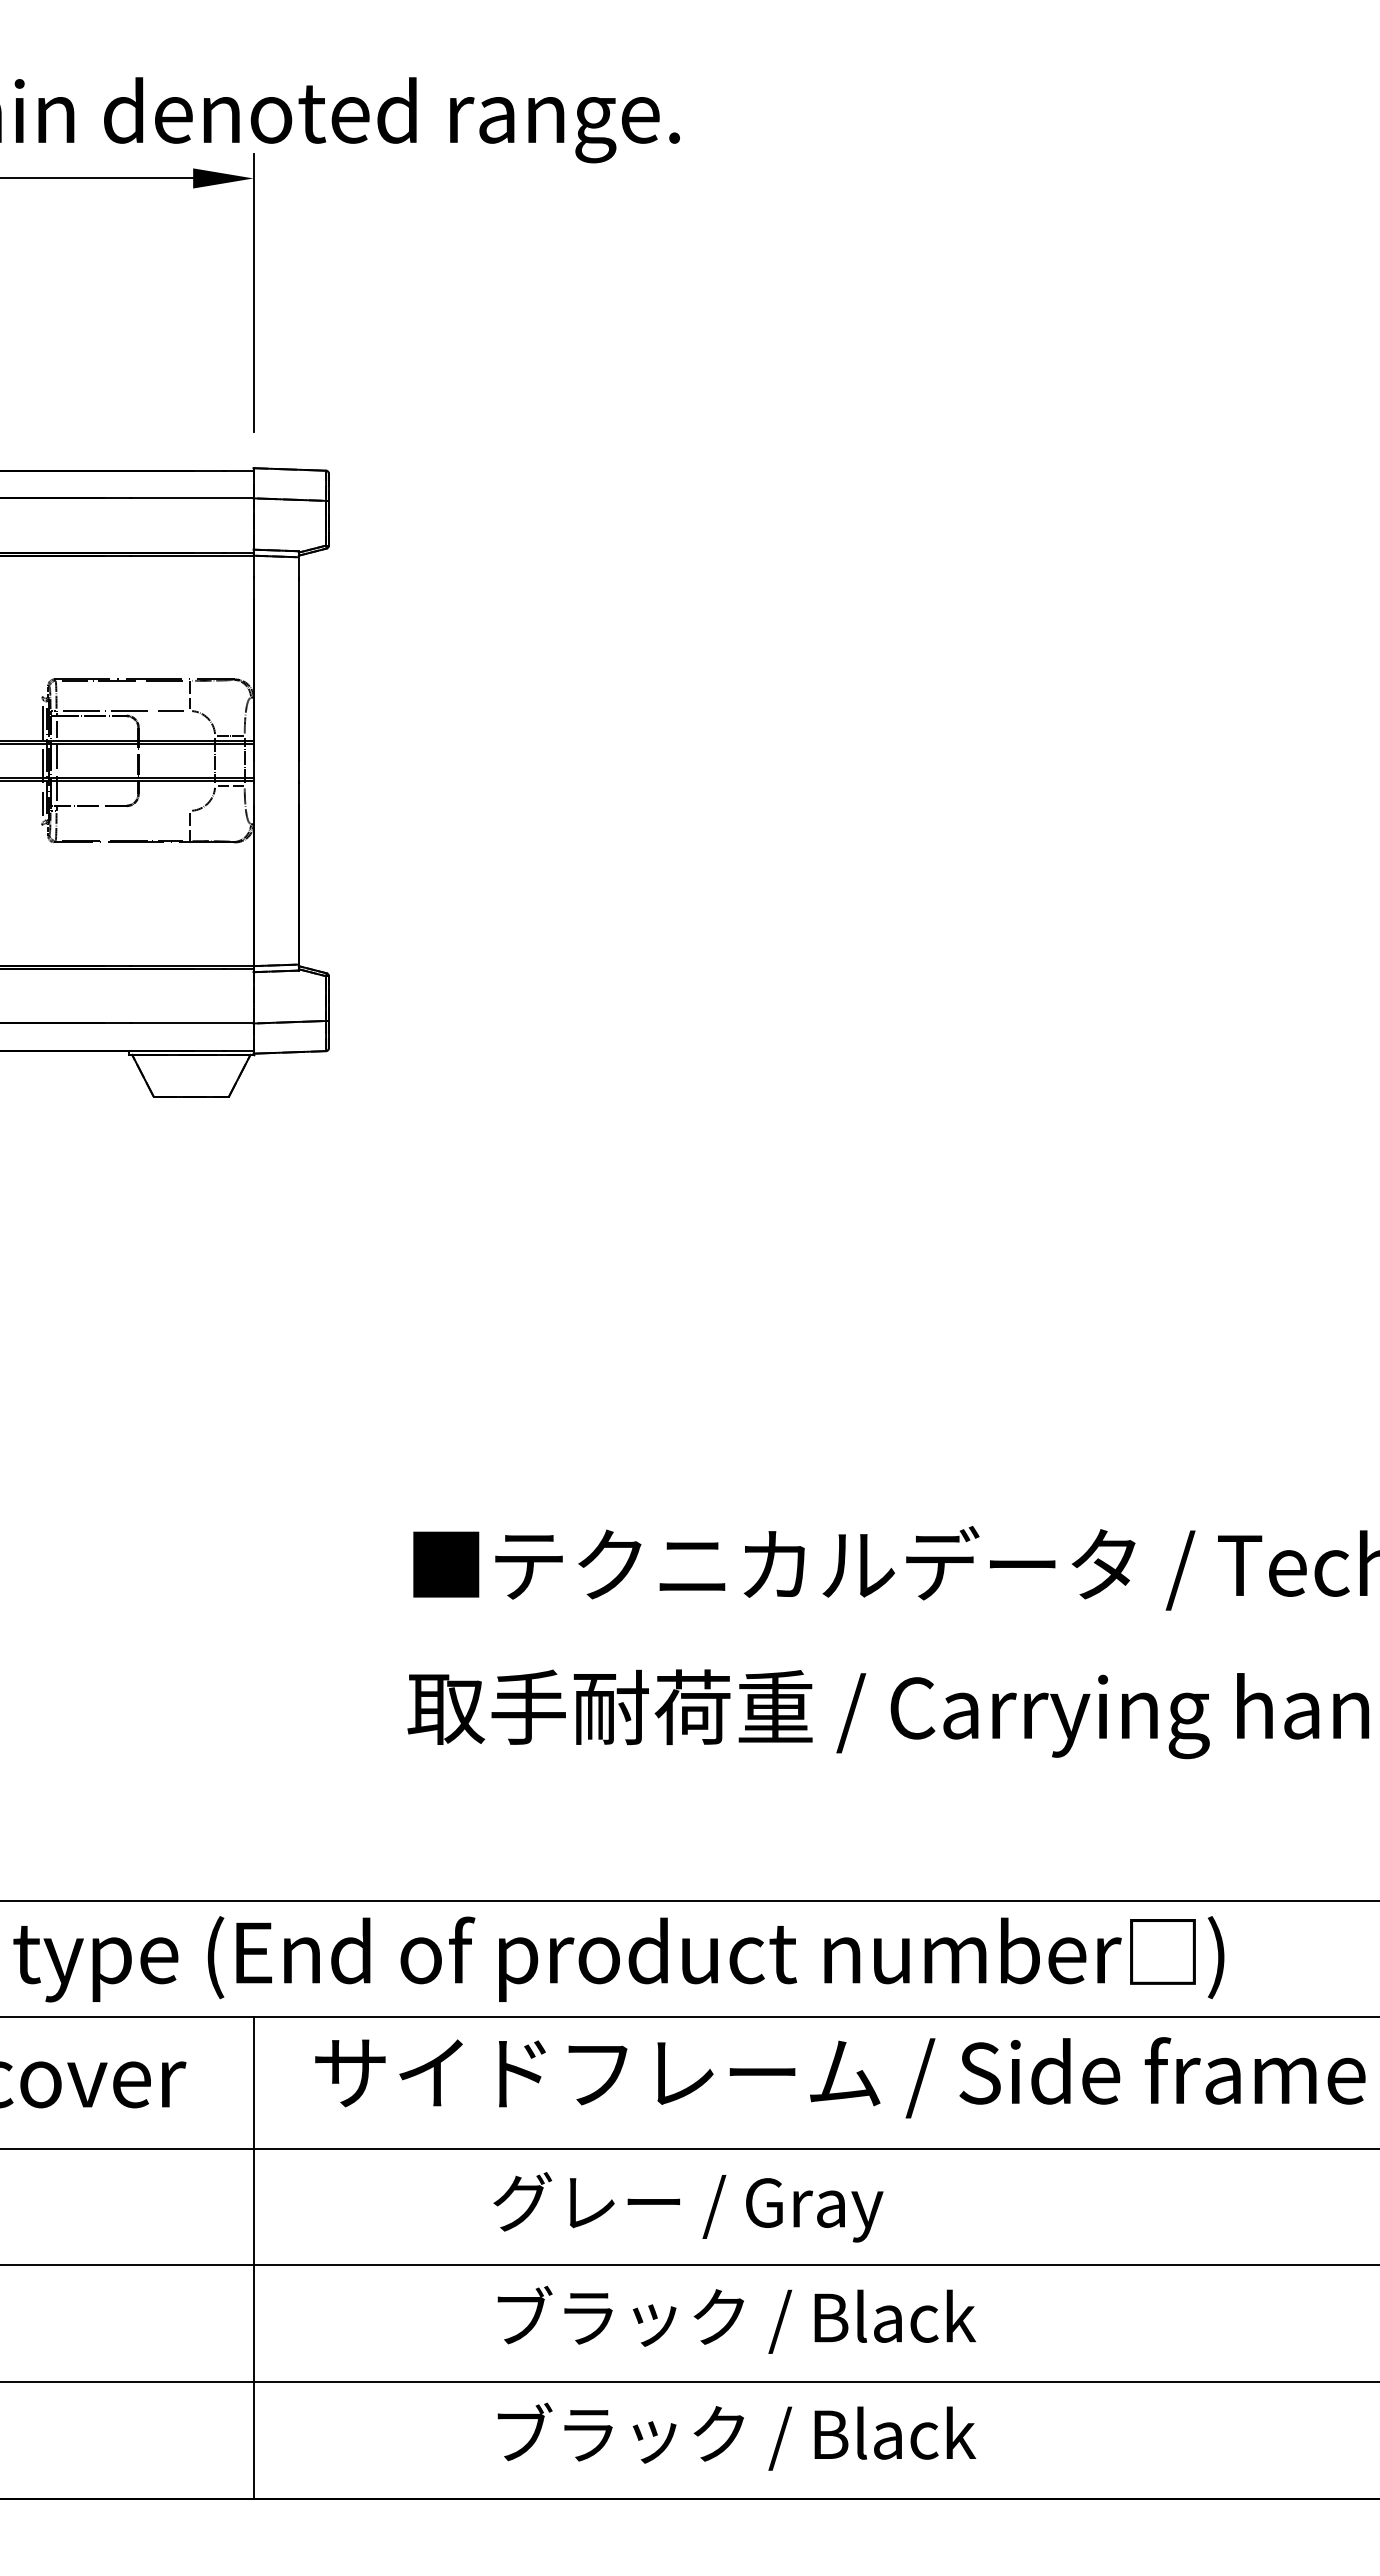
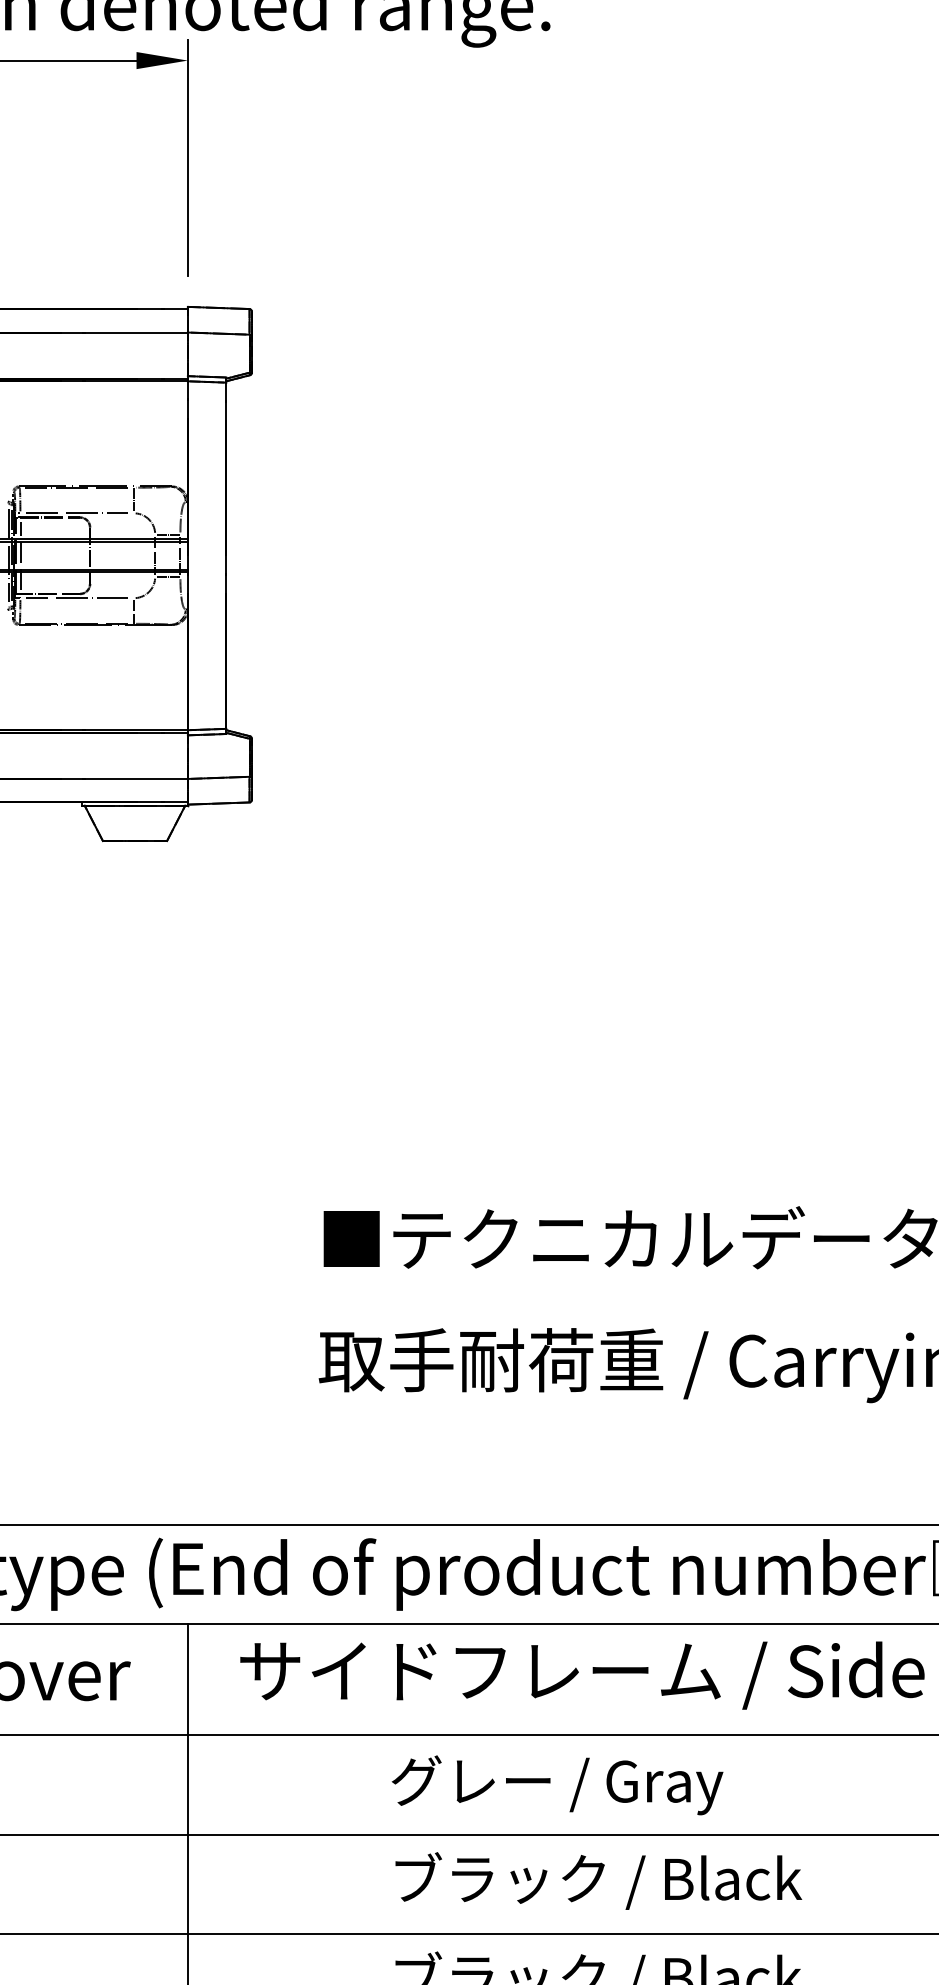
line: (123, 810) -> (77, 597), added

